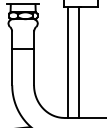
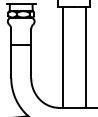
line: (79, 61) -> (85, 56), moved

